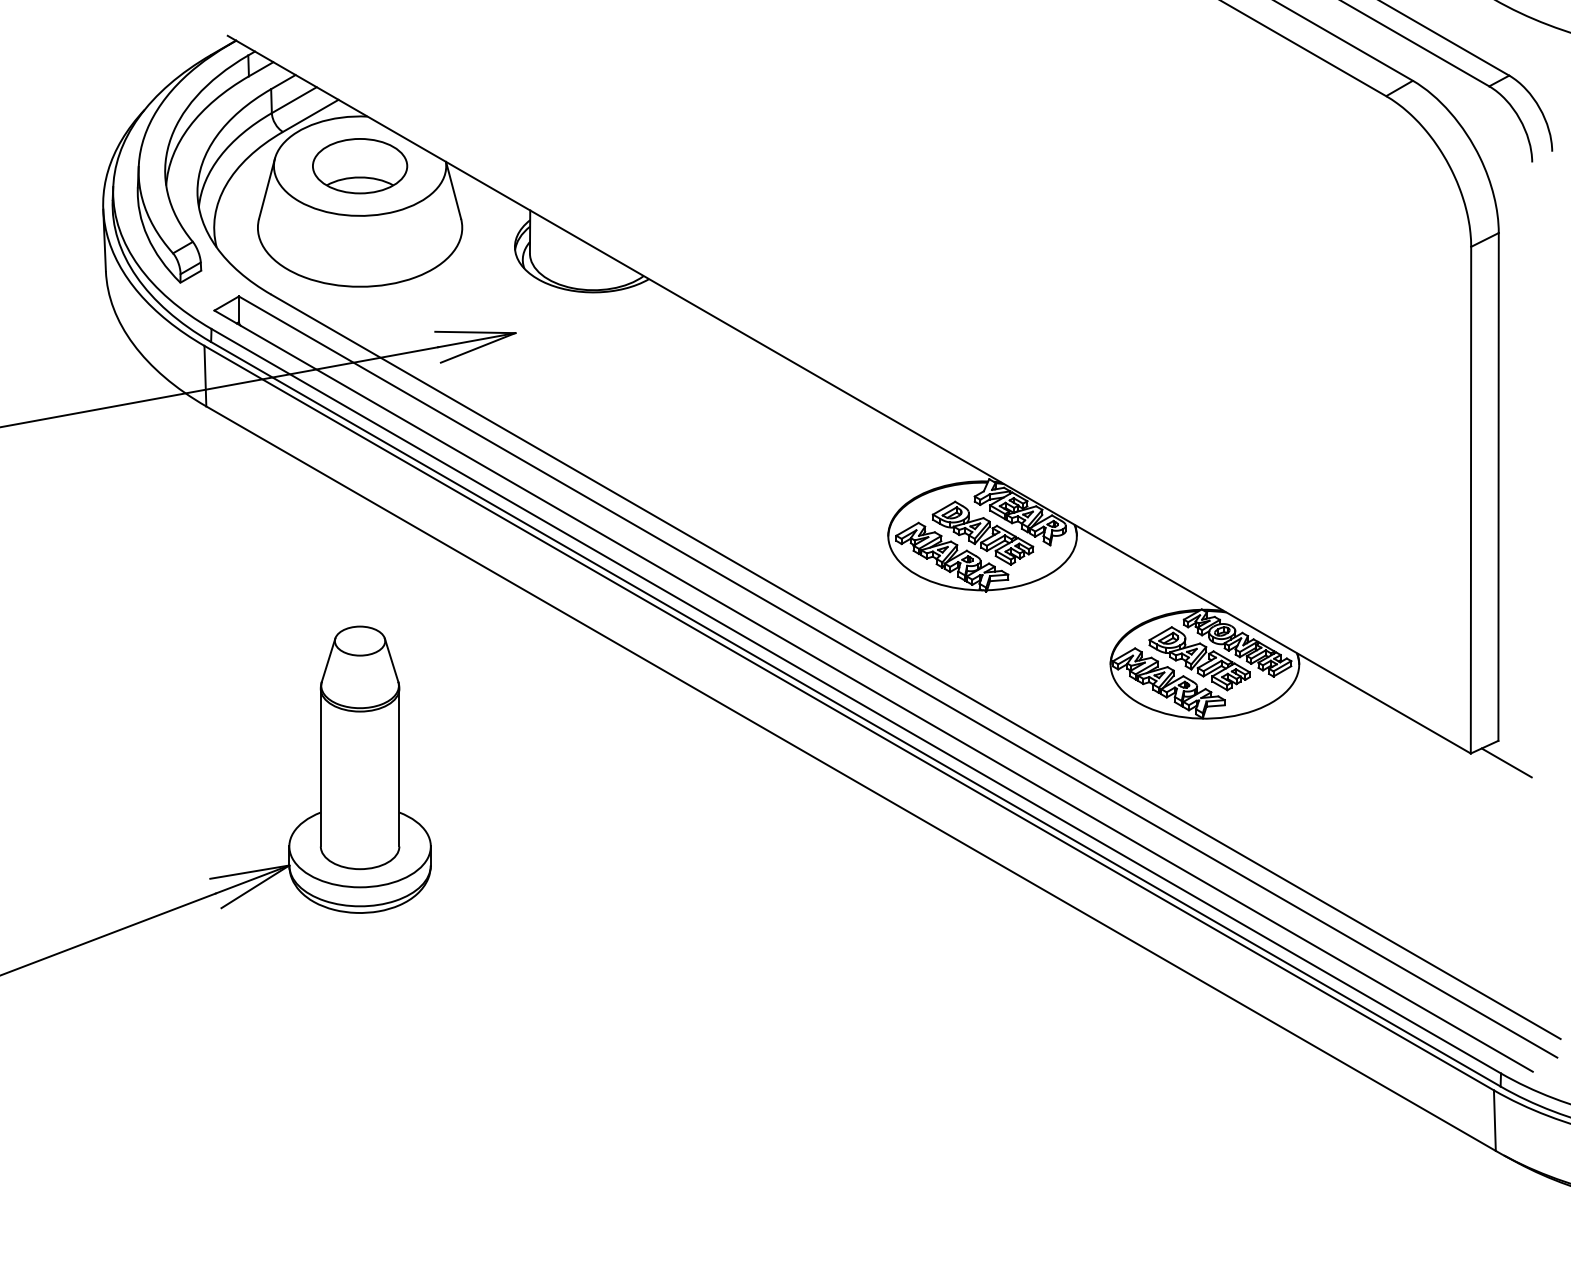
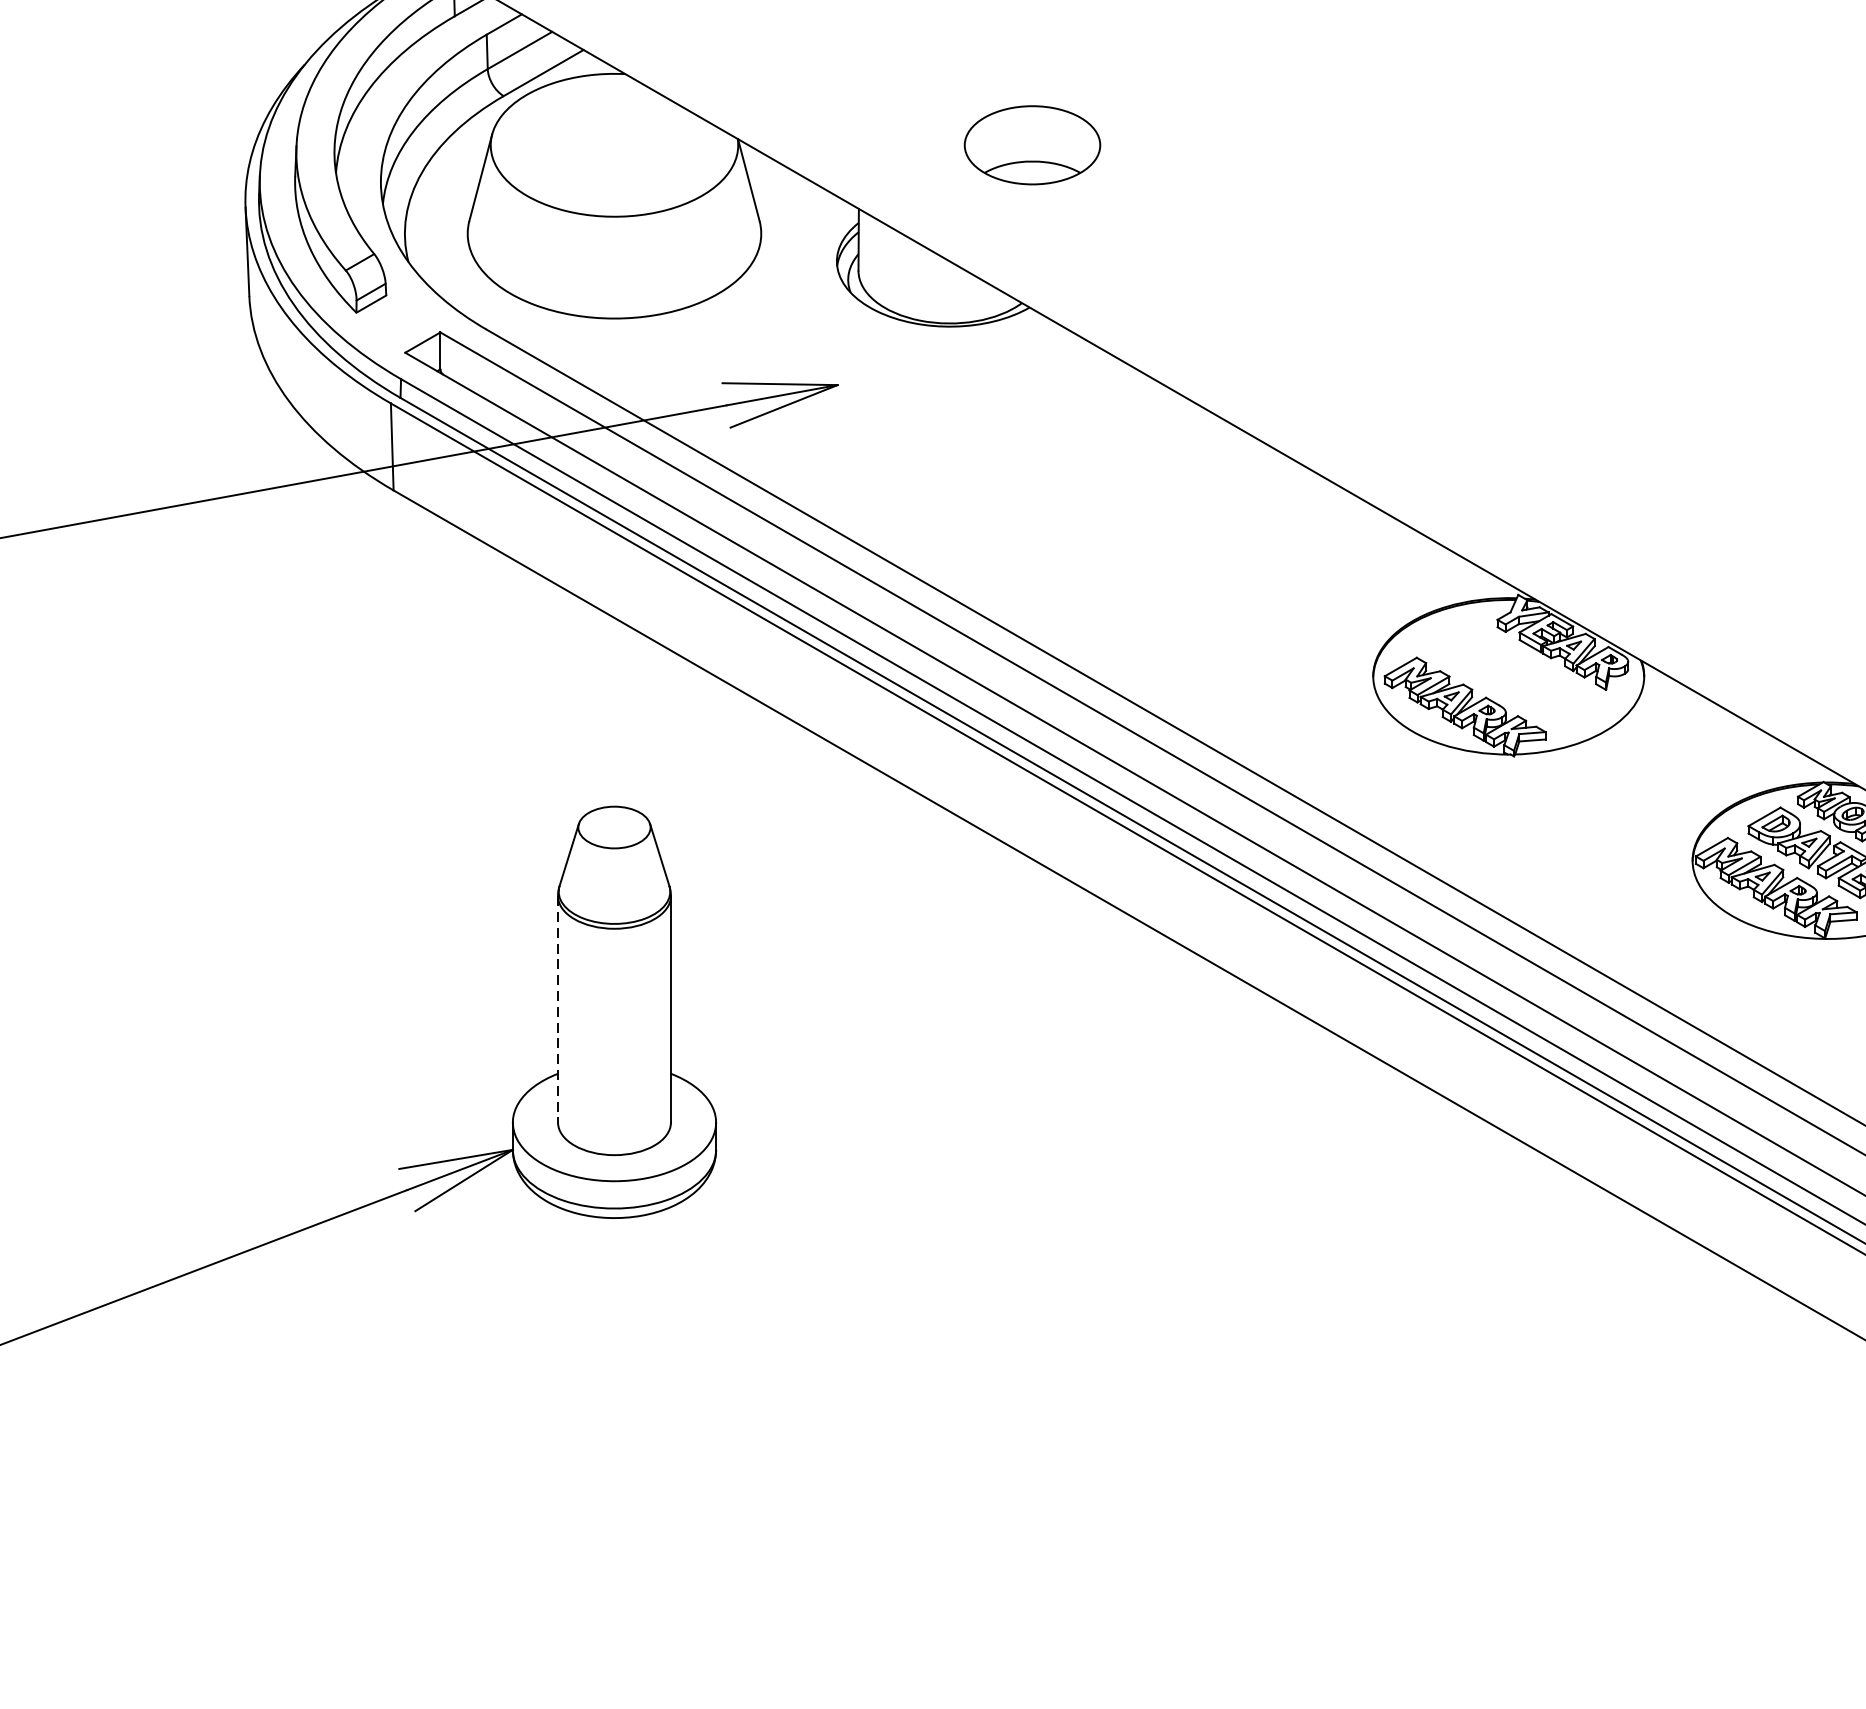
part: (360, 166) -> (1033, 145), moved
part: (982, 532) -> (1508, 671), removed
line: (320, 767) -> (557, 1009), solid -> dashed

